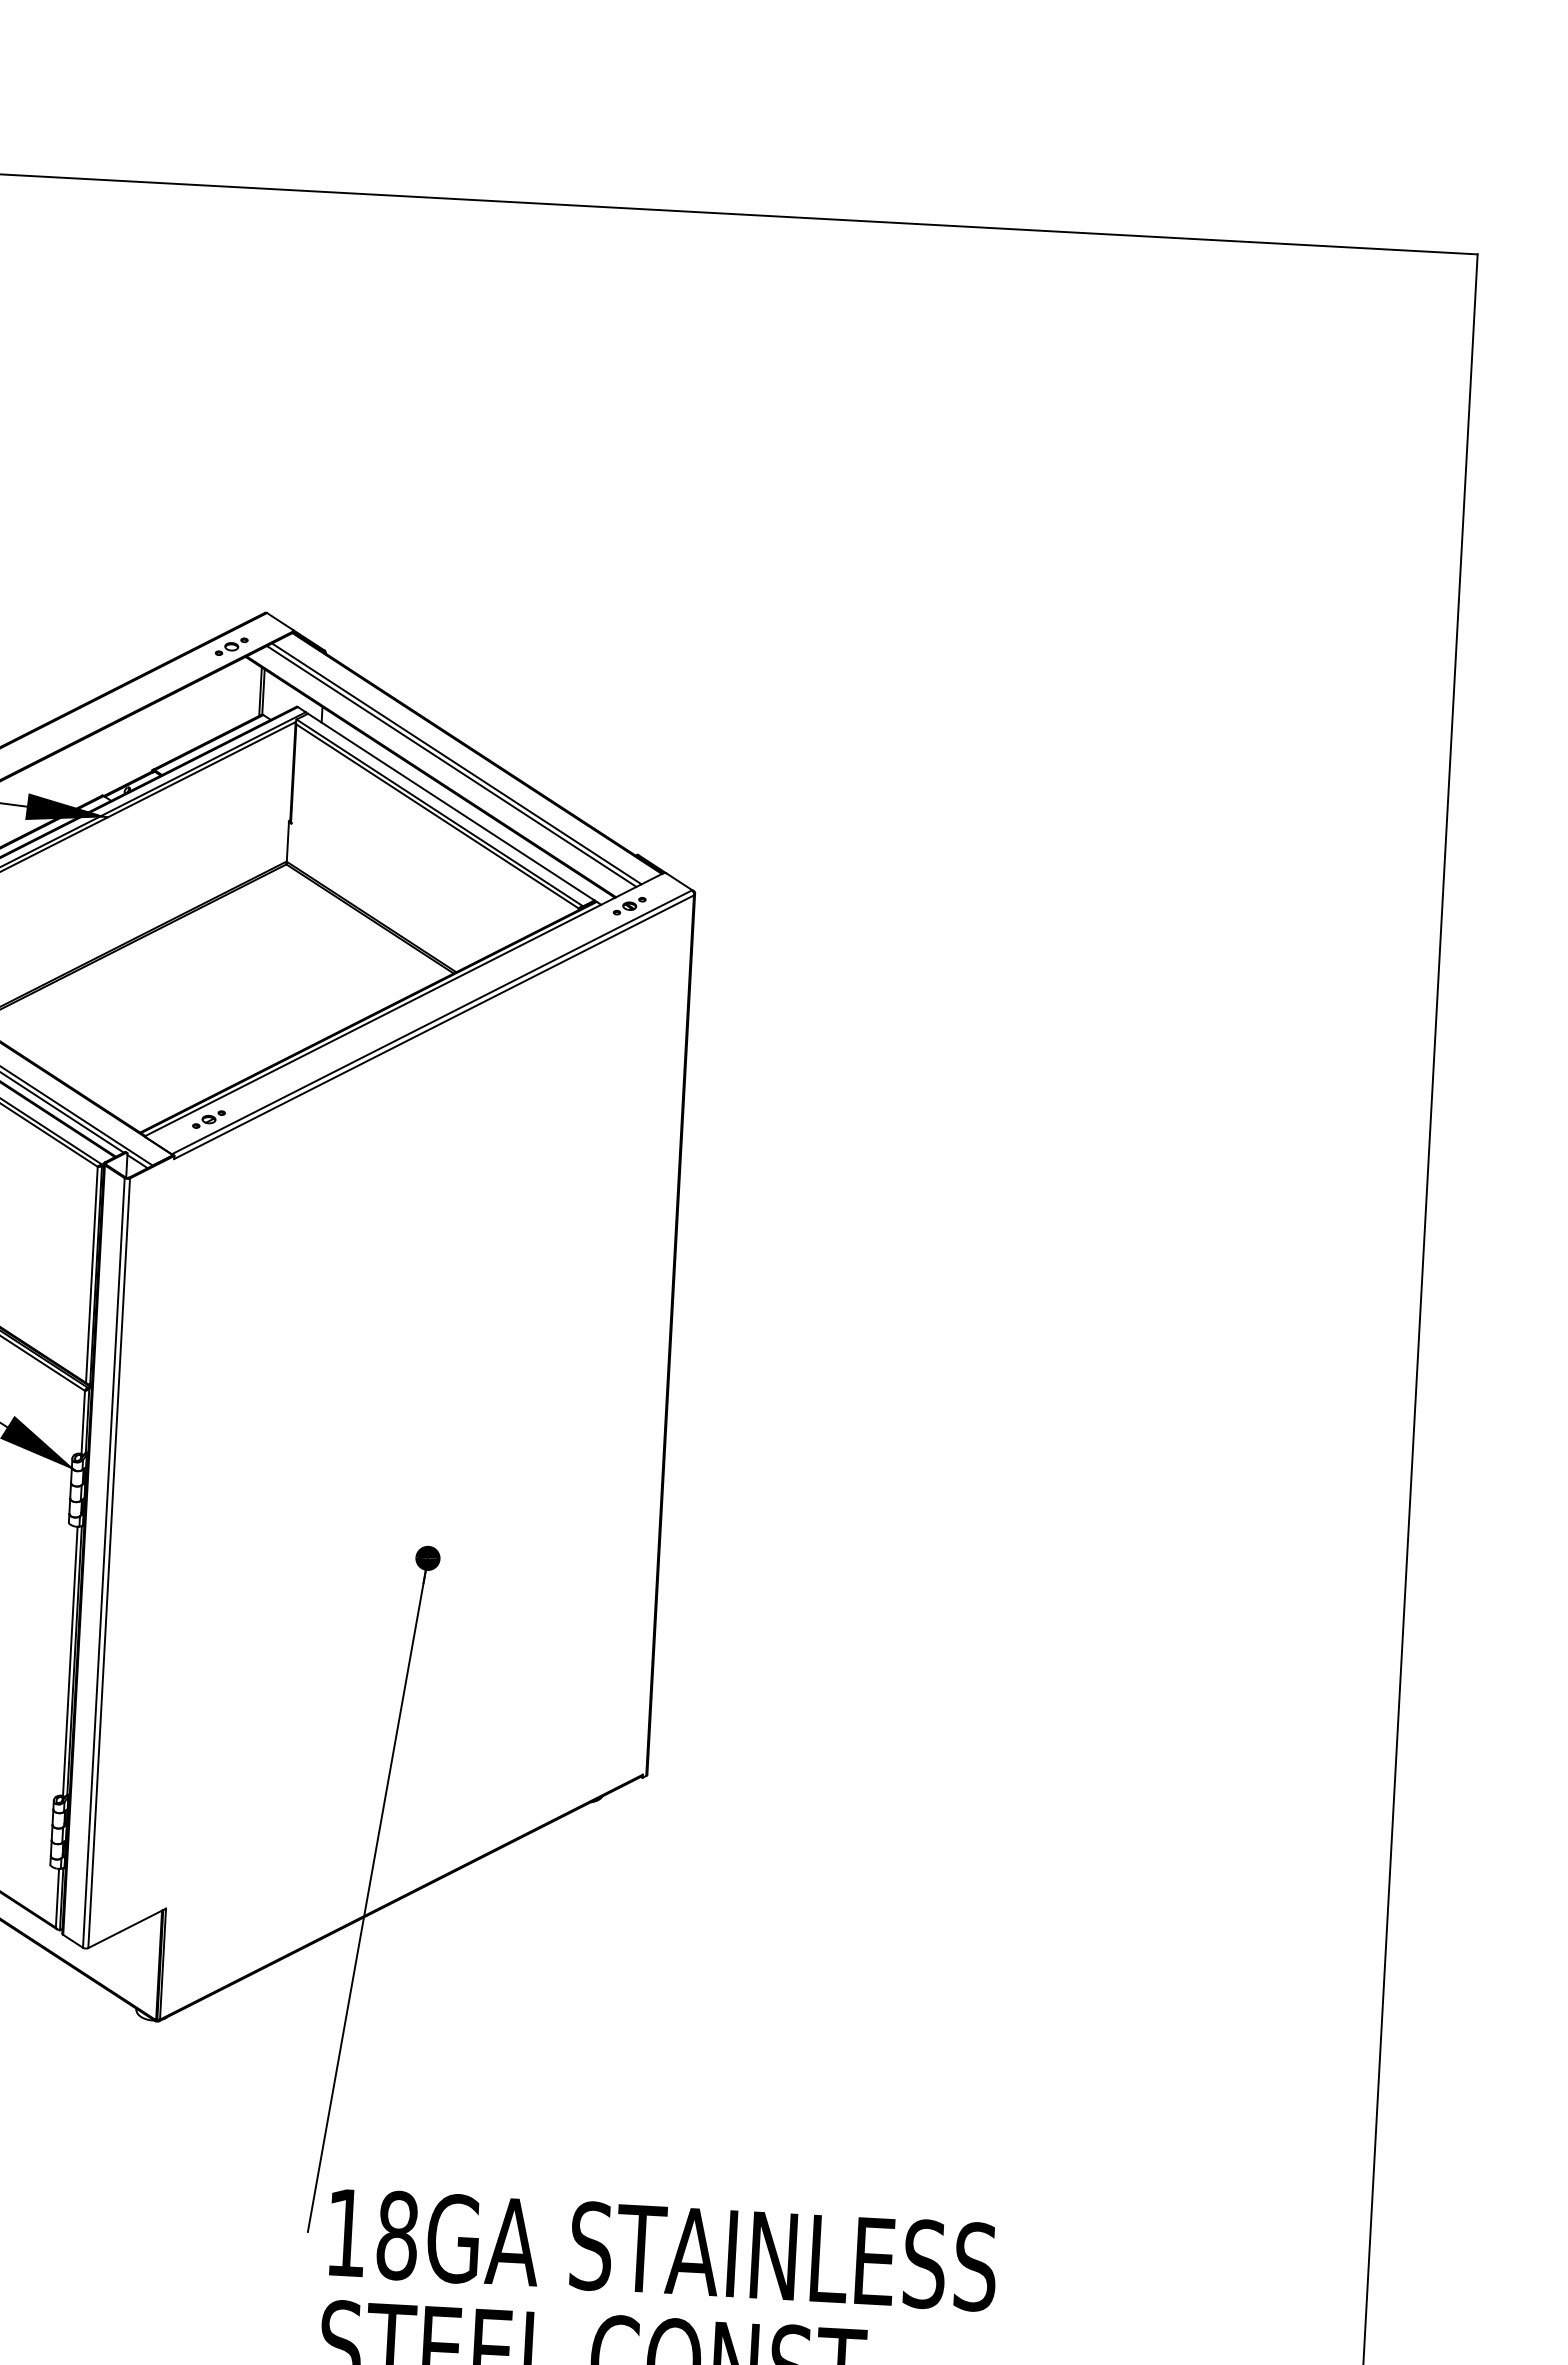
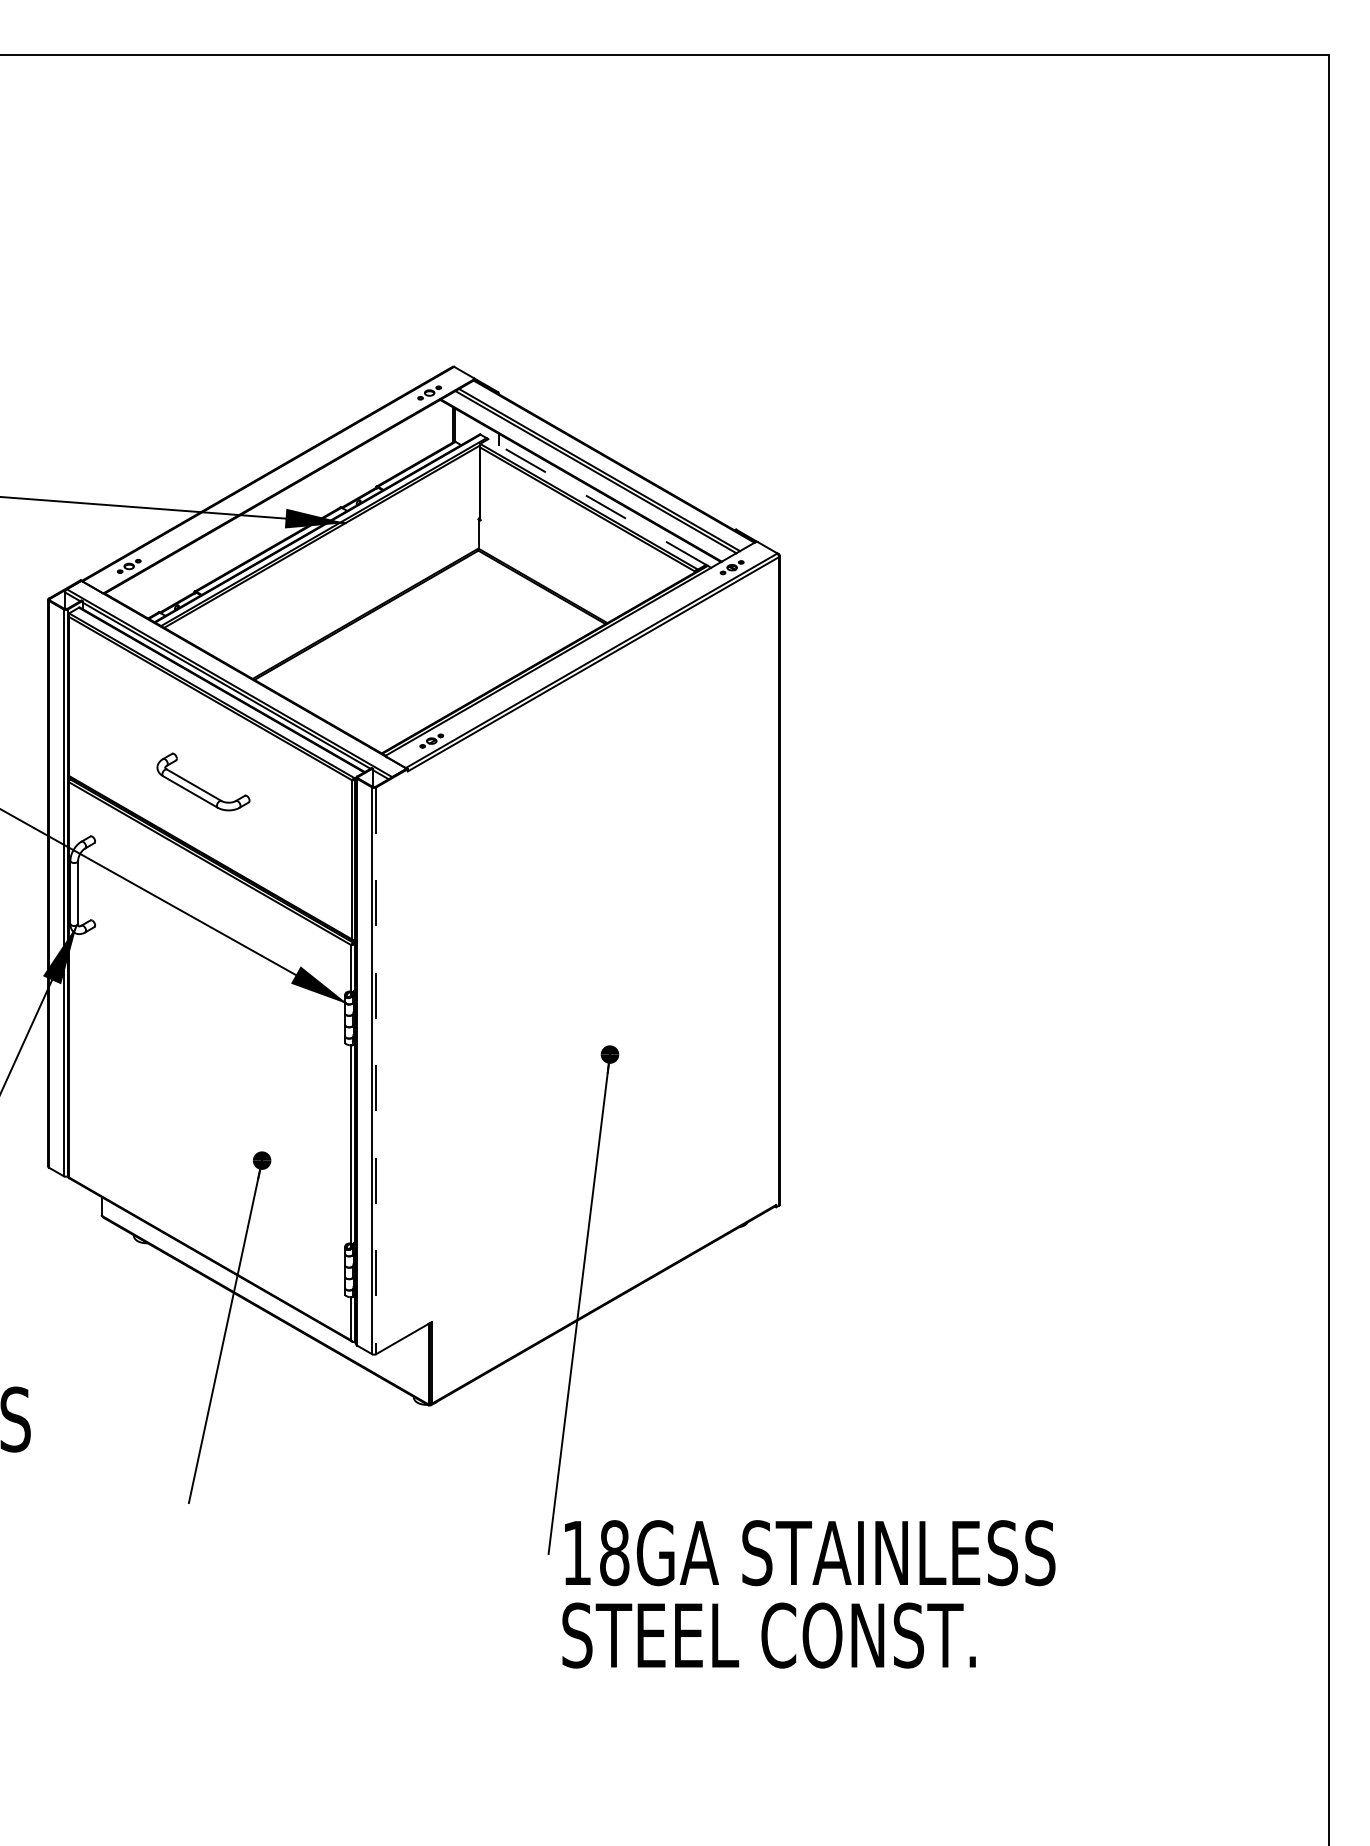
line: (451, 807) -> (597, 502), solid -> dashed
line: (109, 1564) -> (376, 1071), solid -> dashed

